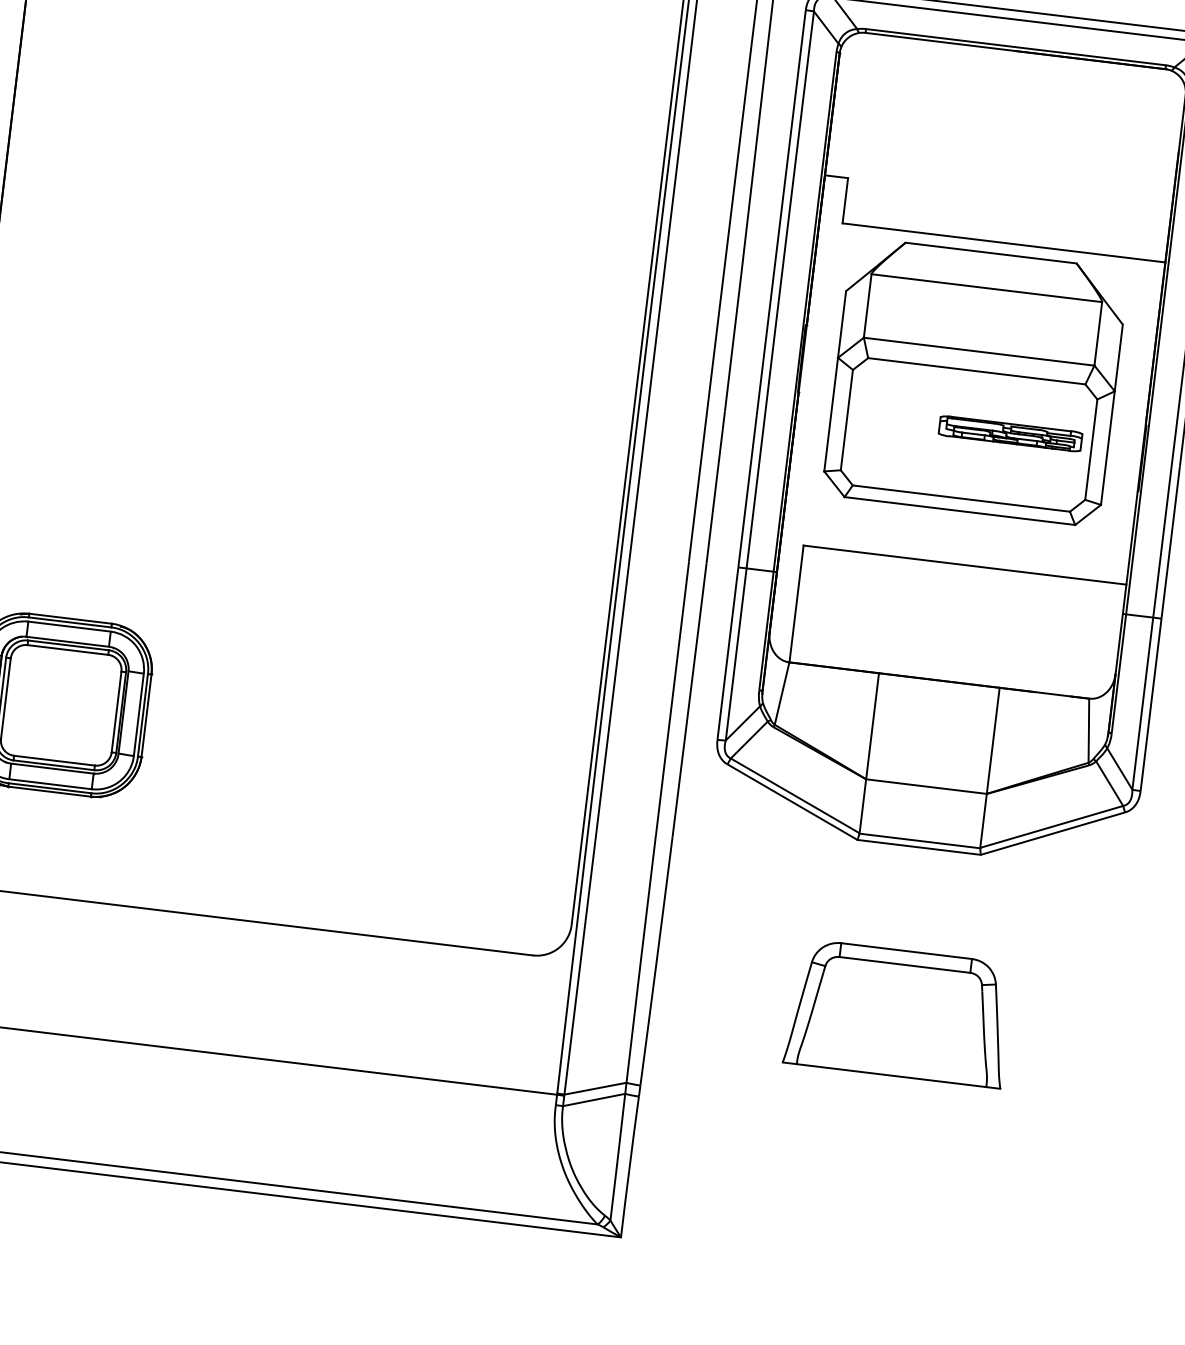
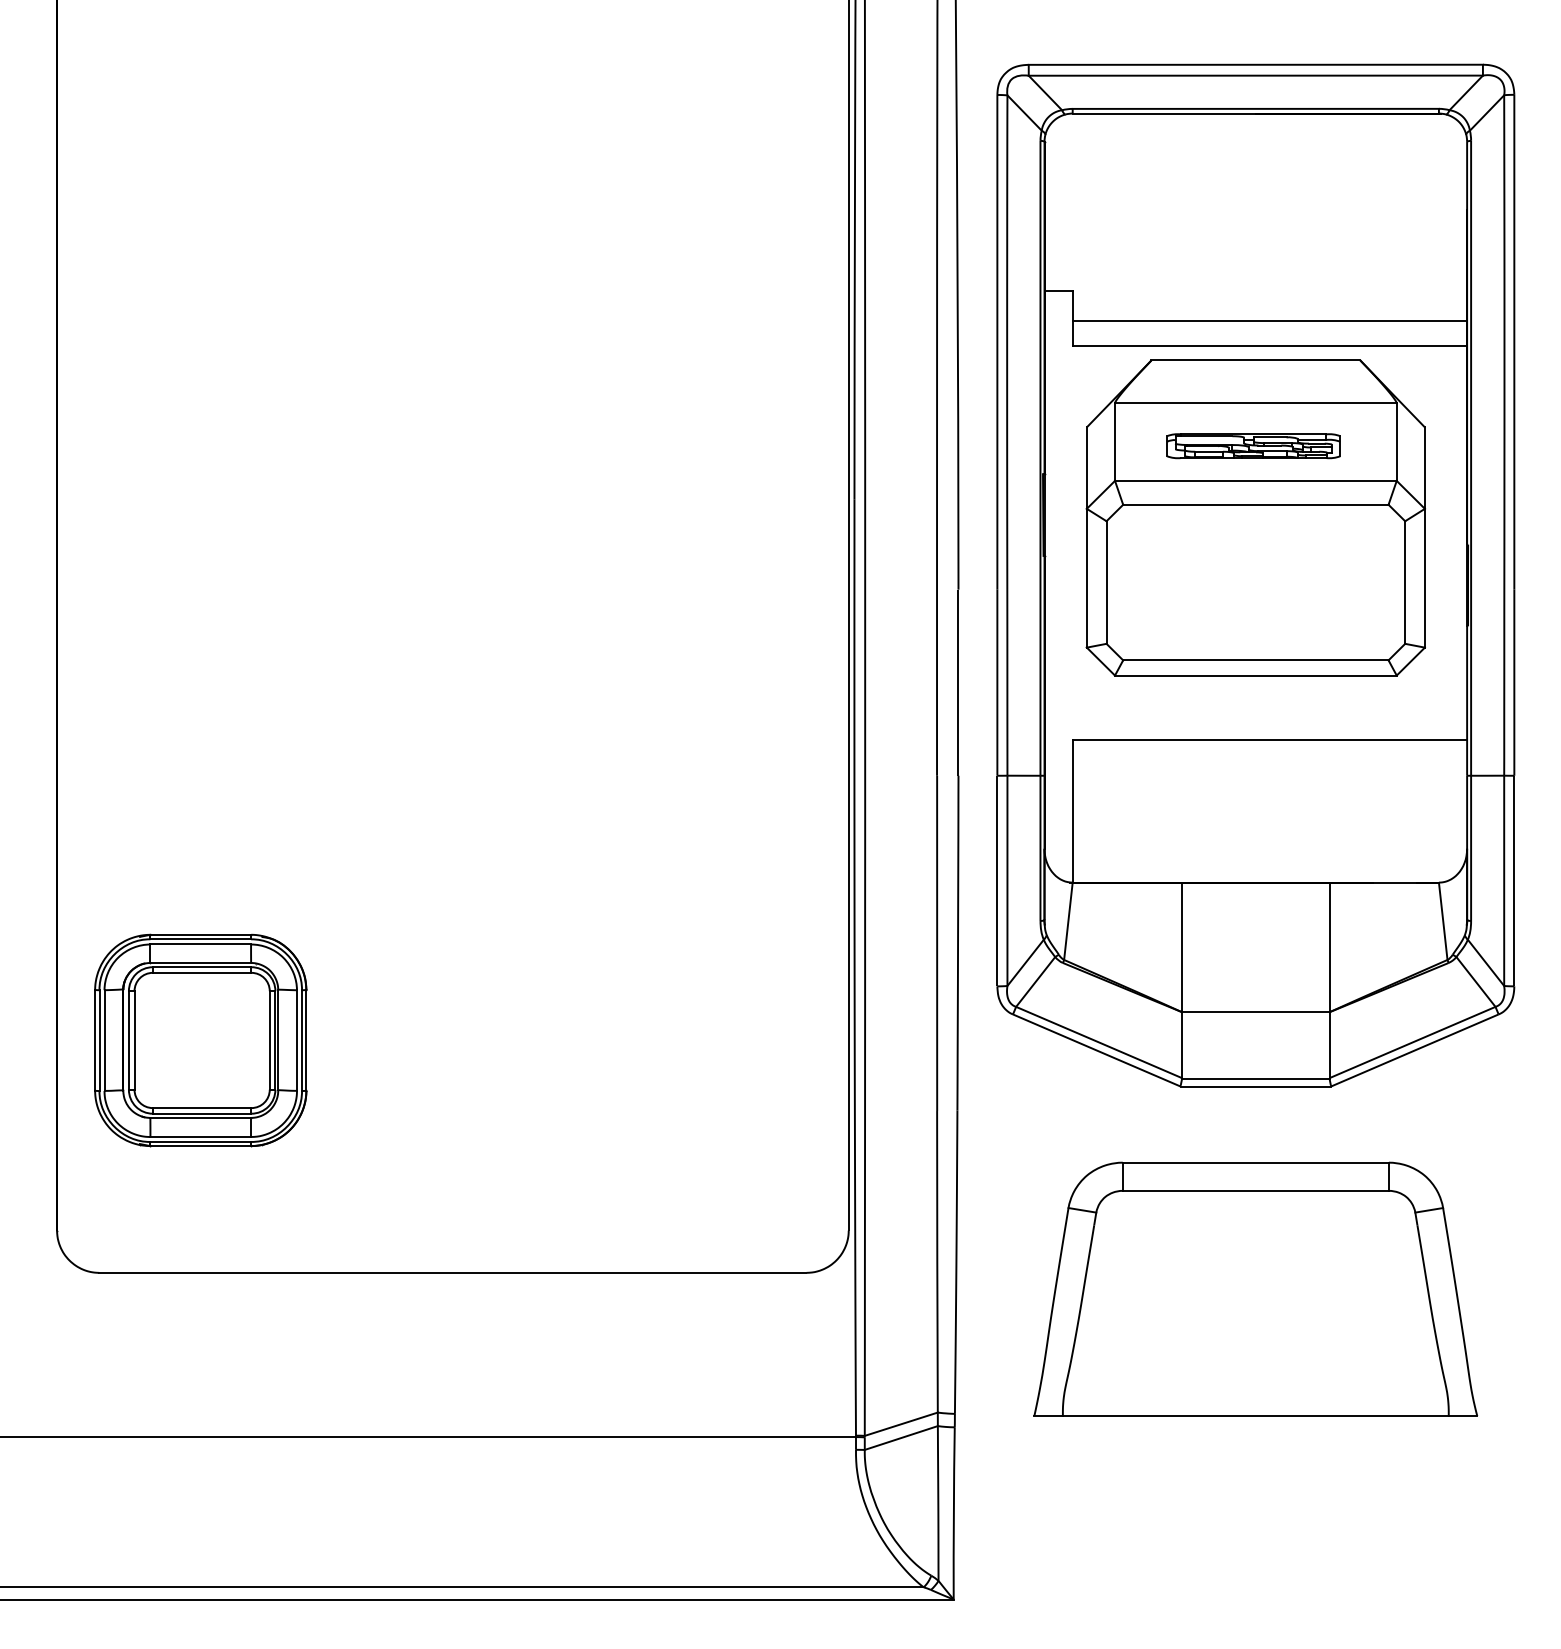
line: (1006, 222) -> (1269, 321), added
part: (1010, 434) -> (1253, 446), moved
part: (898, 1012) -> (1255, 1288), size x1.67

